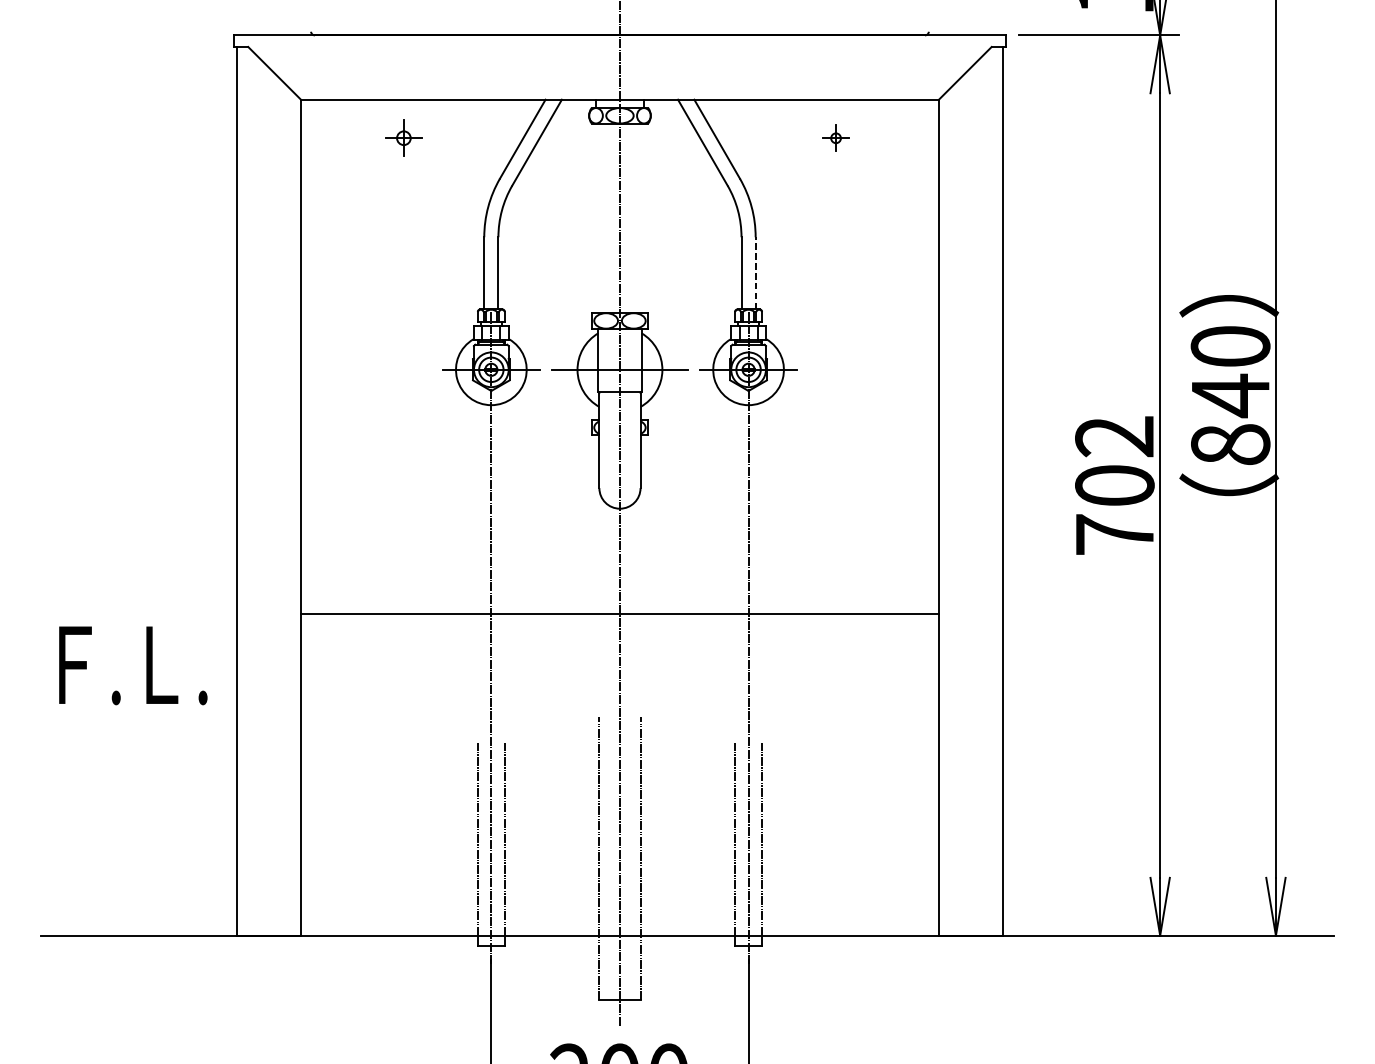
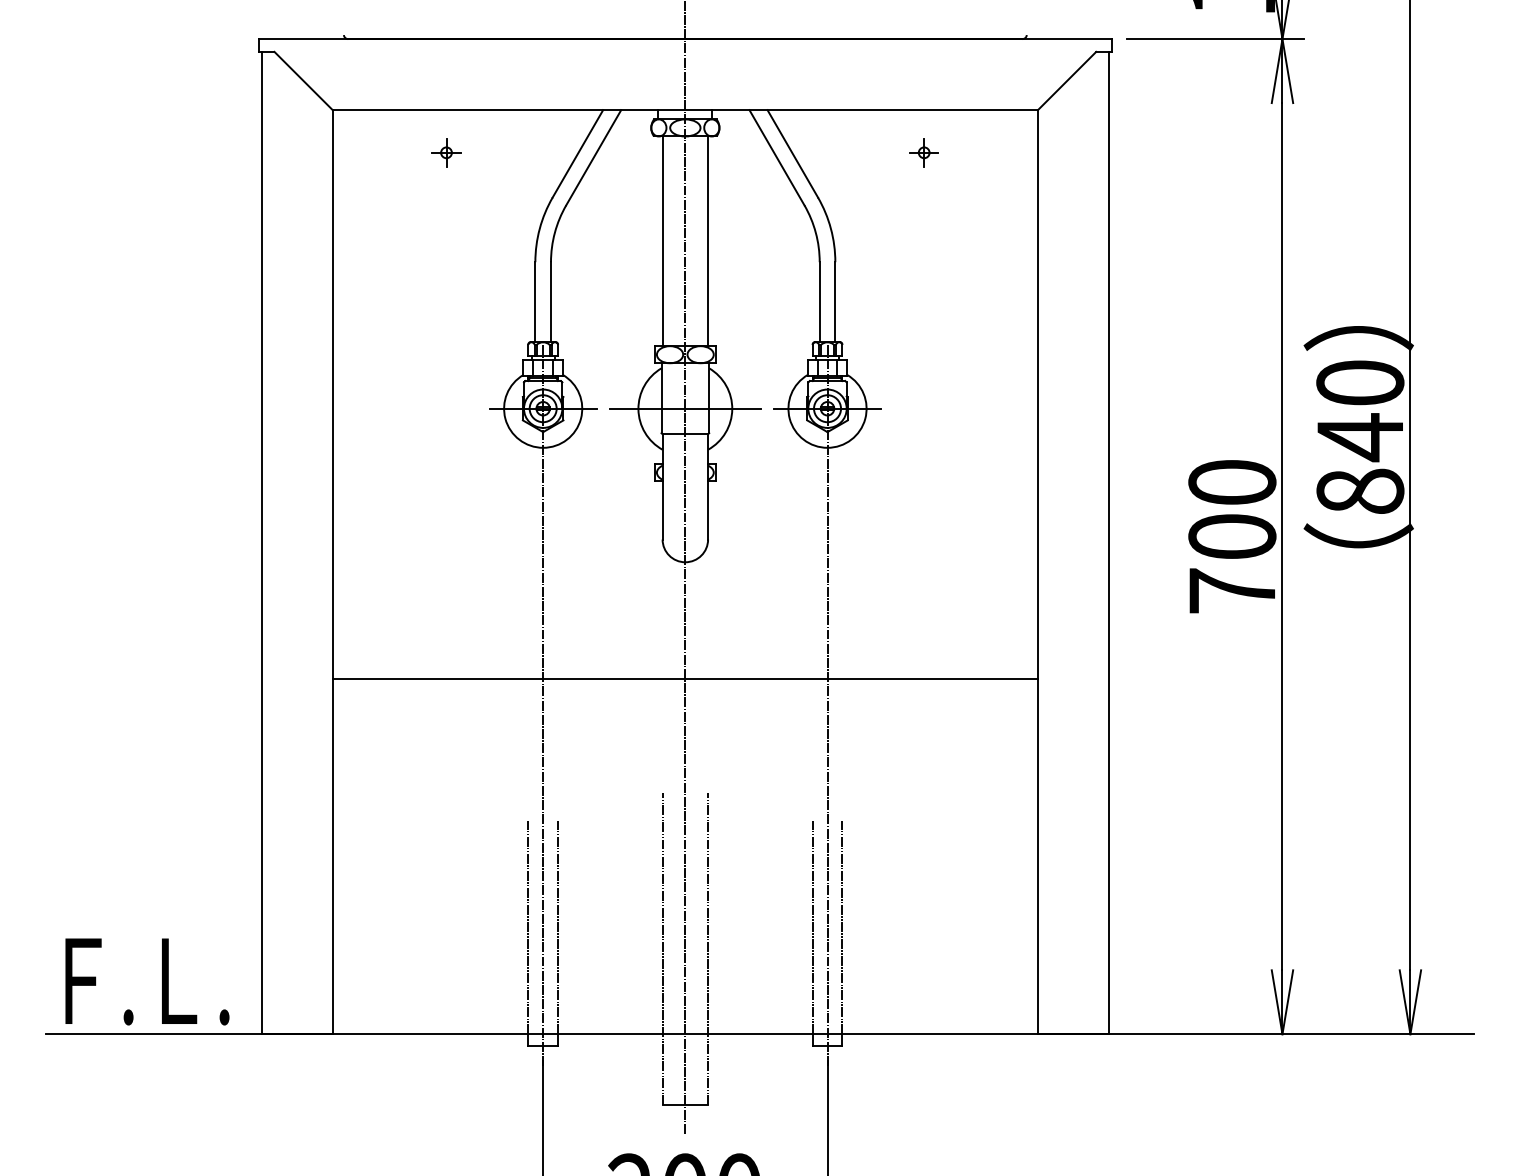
part: (403, 138) -> (446, 152), size x0.71
line: (599, 218) -> (662, 241), added
line: (640, 218) -> (707, 241), added
line: (755, 273) -> (835, 302), dashed -> solid
text: (1114, 436) -> (1232, 482), 702 -> 700
text: (133, 665) -> (147, 981), moved

